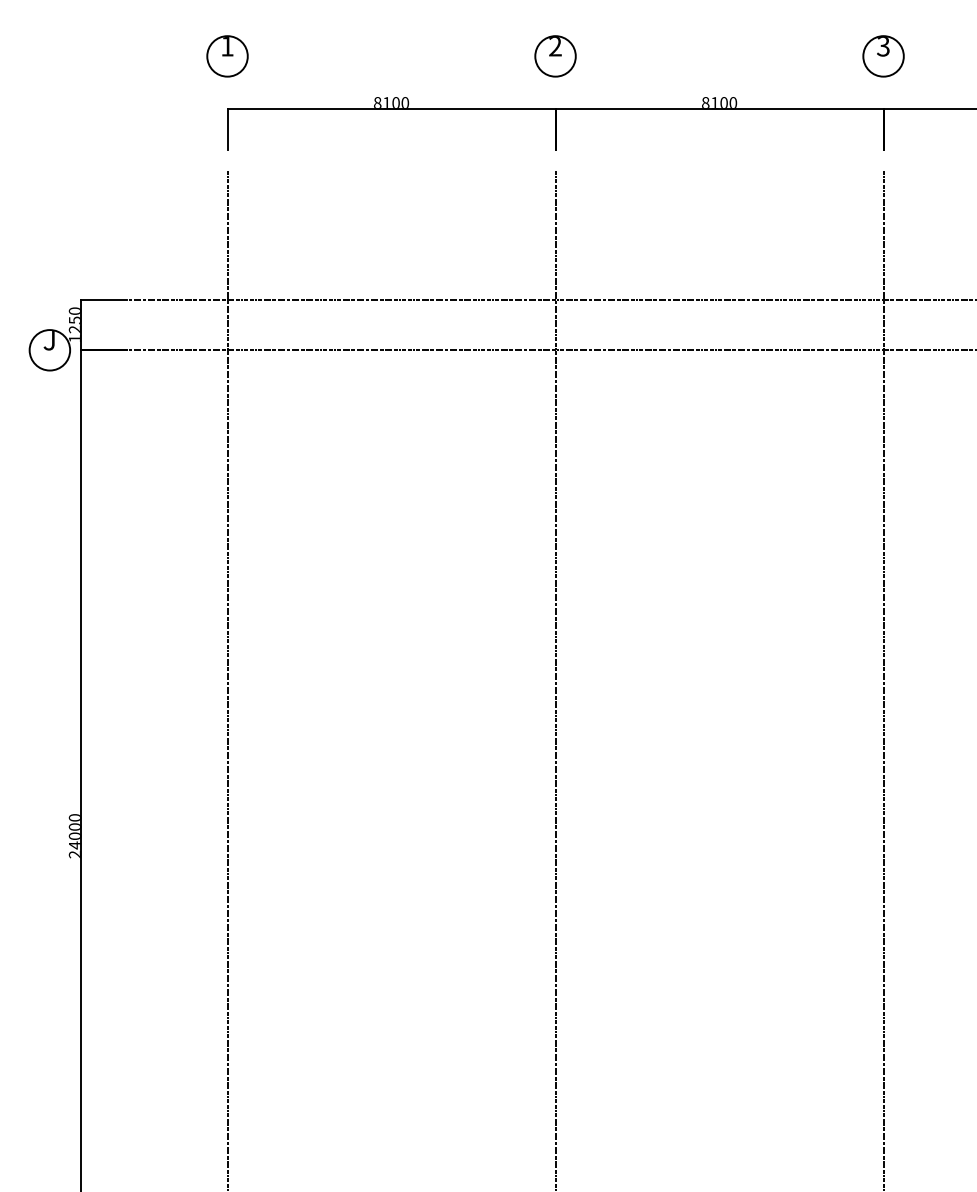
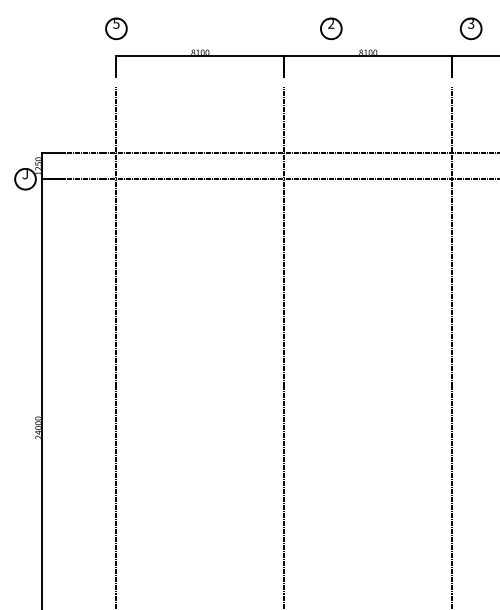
text: (227, 45) -> (116, 23), 1 -> 5
part: (555, 55) -> (331, 28), moved
part: (884, 55) -> (471, 28), moved

